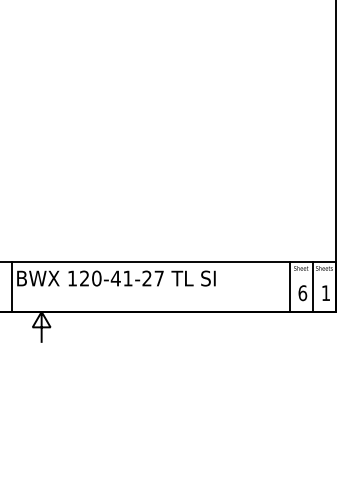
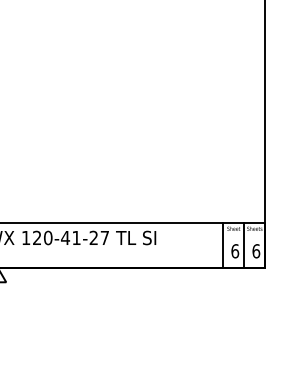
text: (325, 293) -> (255, 251), 1 -> 6

